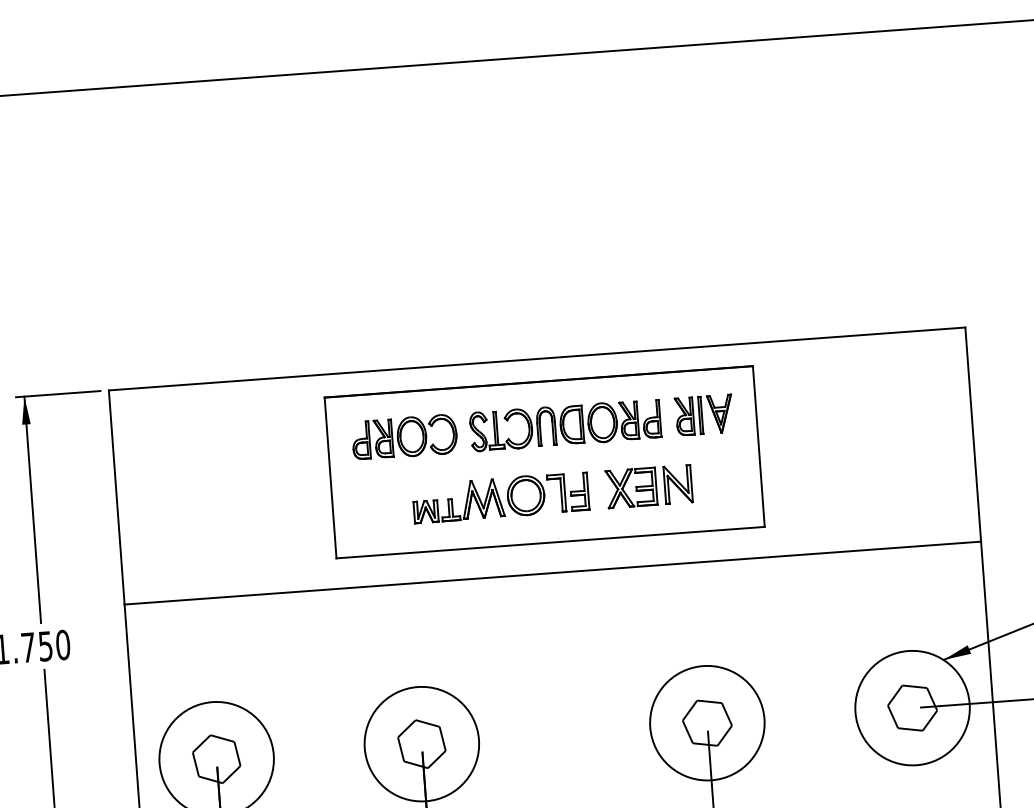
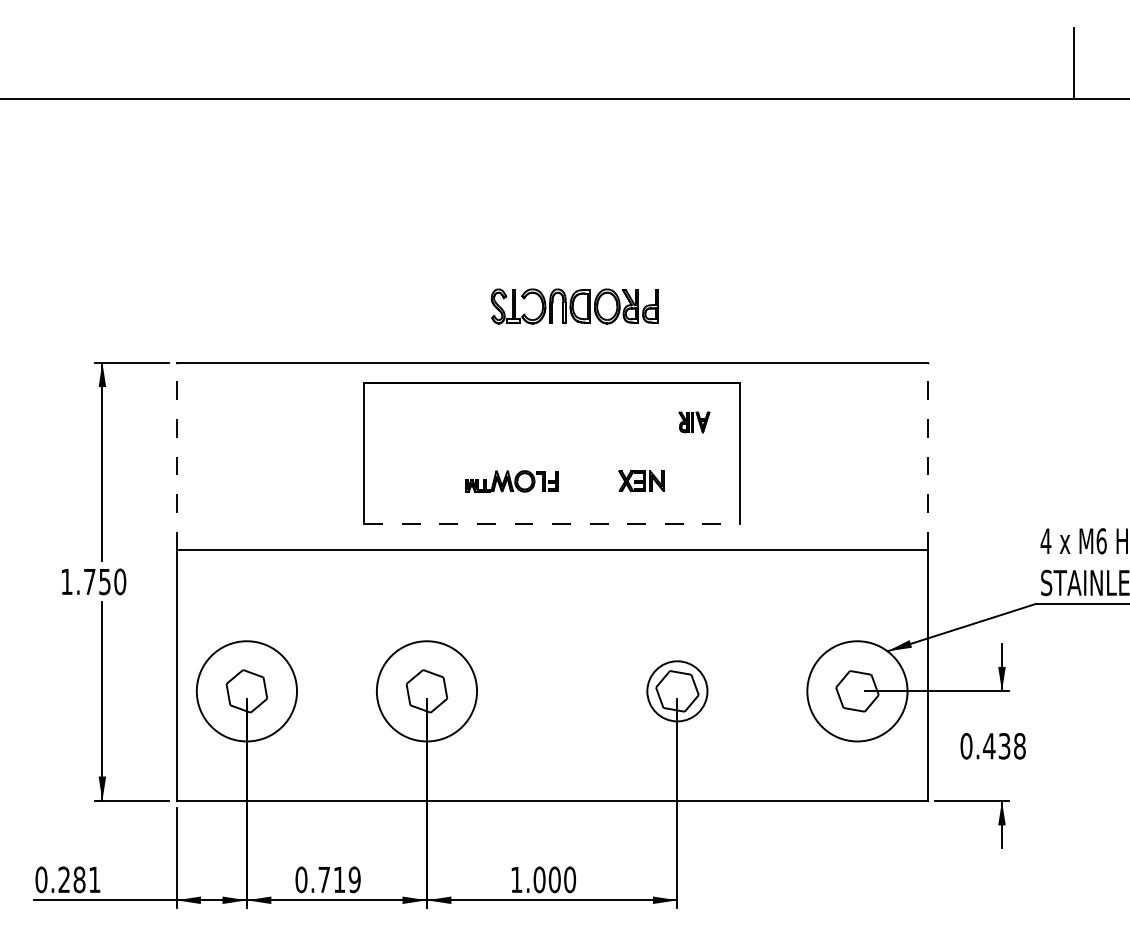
part: (704, 415) -> (694, 422), size x0.6
part: (565, 425) -> (574, 306), moved
line: (972, 434) -> (927, 456), solid -> dashed
part: (404, 437) -> (431, 422), removed
part: (648, 485) -> (641, 480), size x0.6
line: (116, 497) -> (176, 456), solid -> dashed
part: (500, 497) -> (511, 481), size x0.6
line: (550, 542) -> (552, 523), solid -> dashed
circle: (707, 723) -> (677, 691), size x0.6

